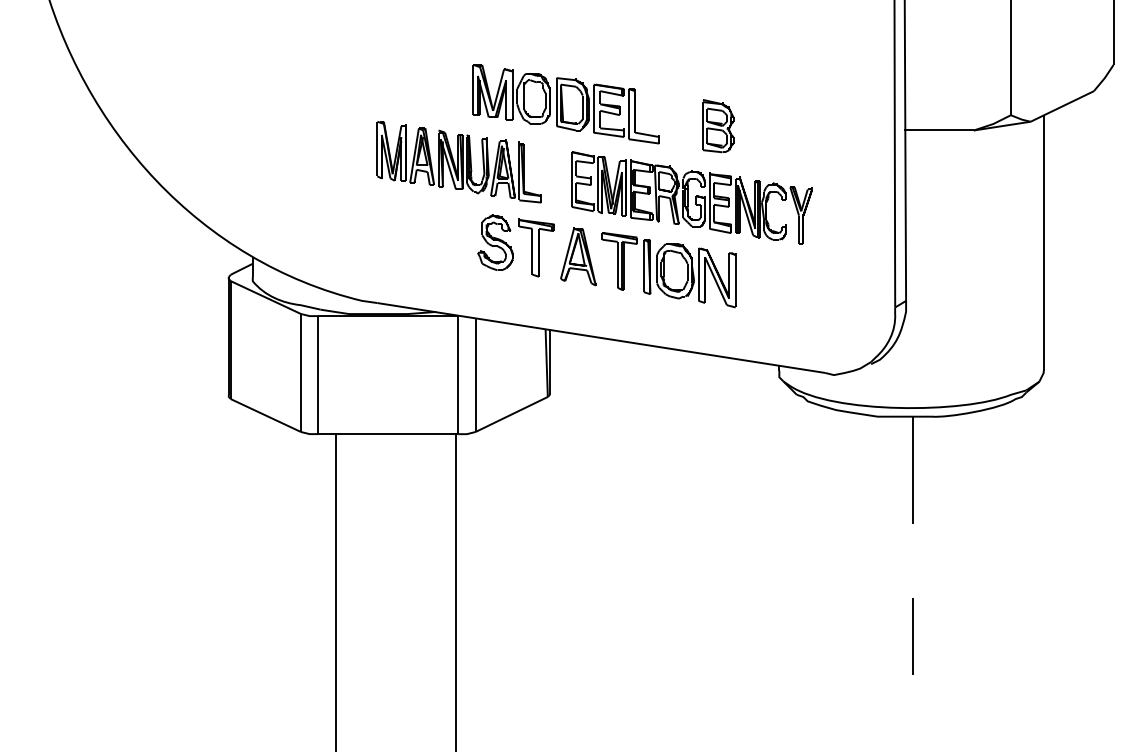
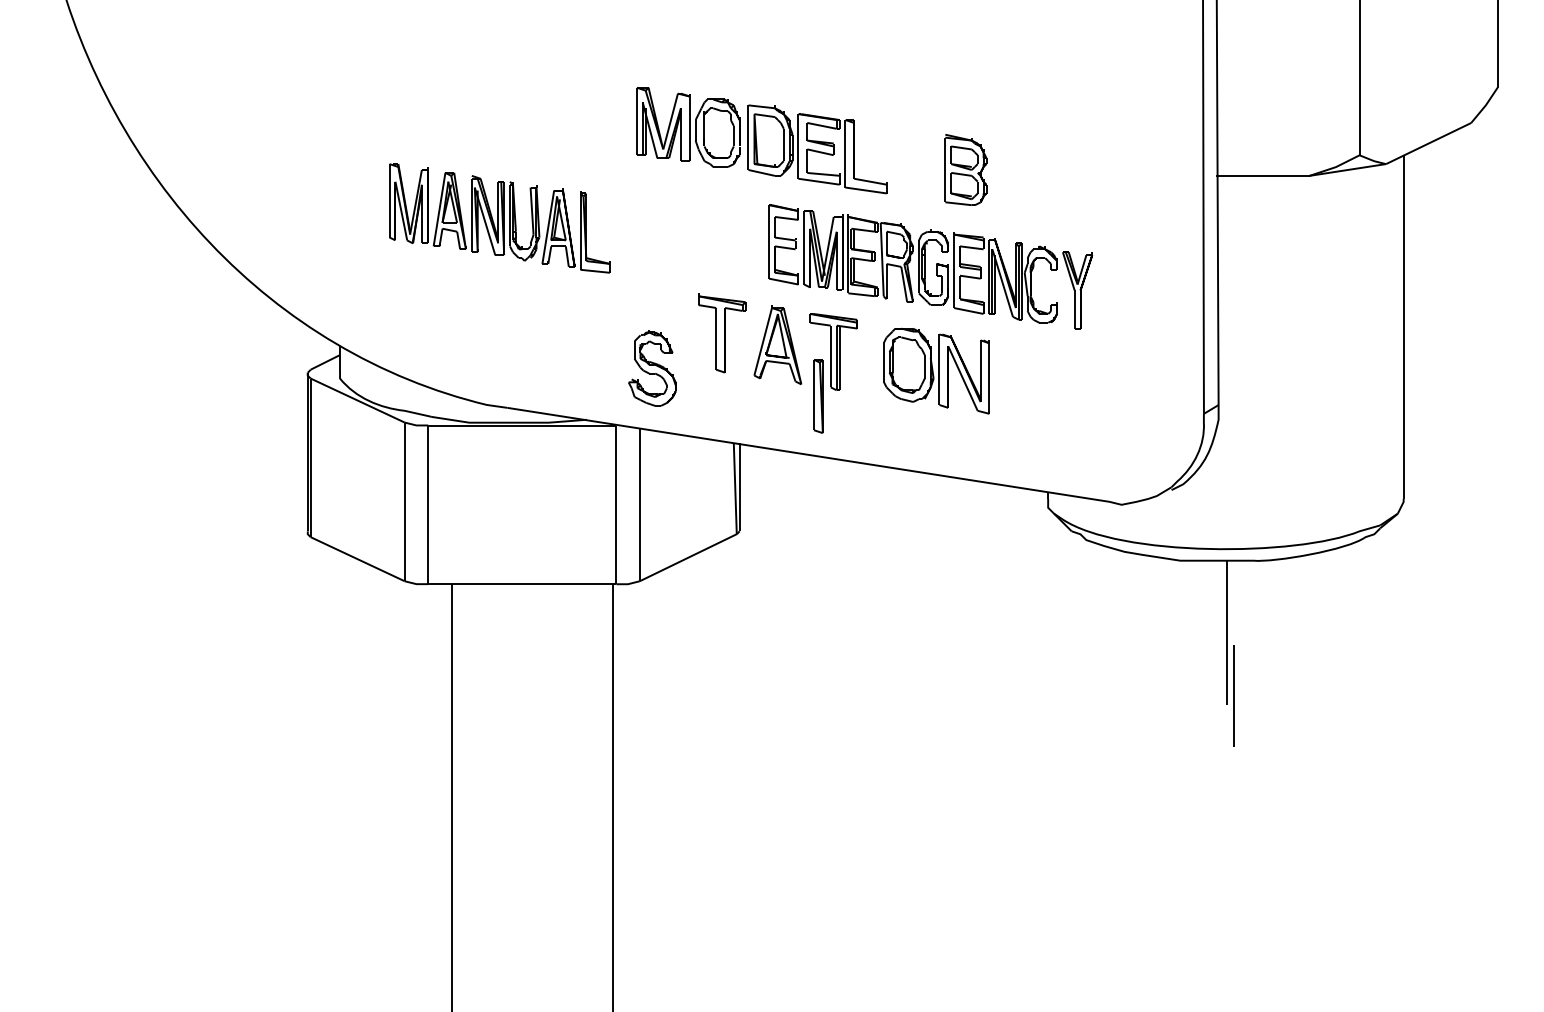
part: (459, 162) -> (499, 218), moved
part: (495, 242) -> (652, 368), moved
part: (647, 267) -> (818, 396), moved
line: (911, 635) -> (1233, 695), moved

